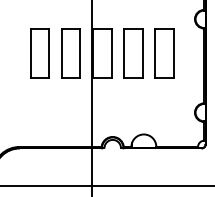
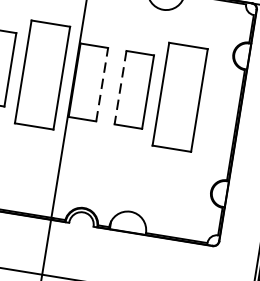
part: (70, 53) -> (41, 74), size x1.4
line: (111, 53) -> (102, 84), solid -> dashed
line: (123, 53) -> (119, 87), solid -> dashed
part: (164, 53) -> (180, 97), size x1.4

